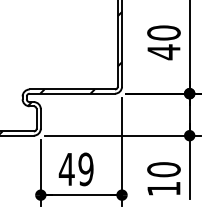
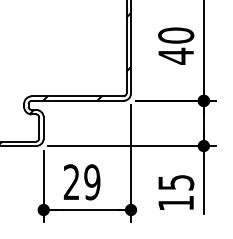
text: (66, 168) -> (71, 181), 49 -> 29
text: (163, 169) -> (175, 182), 10 -> 15

